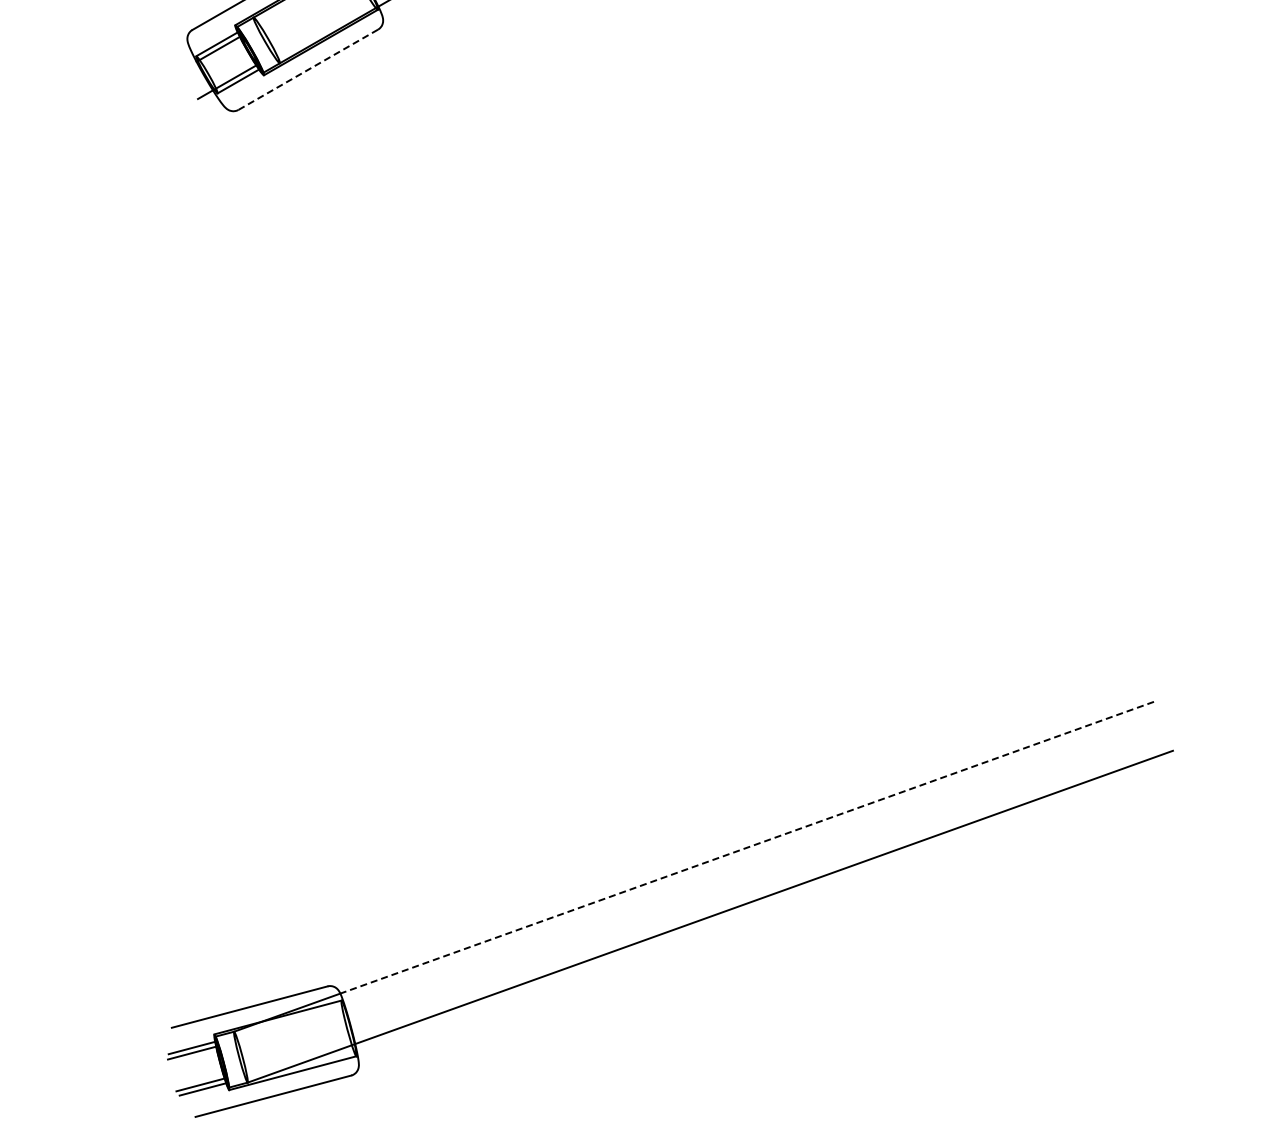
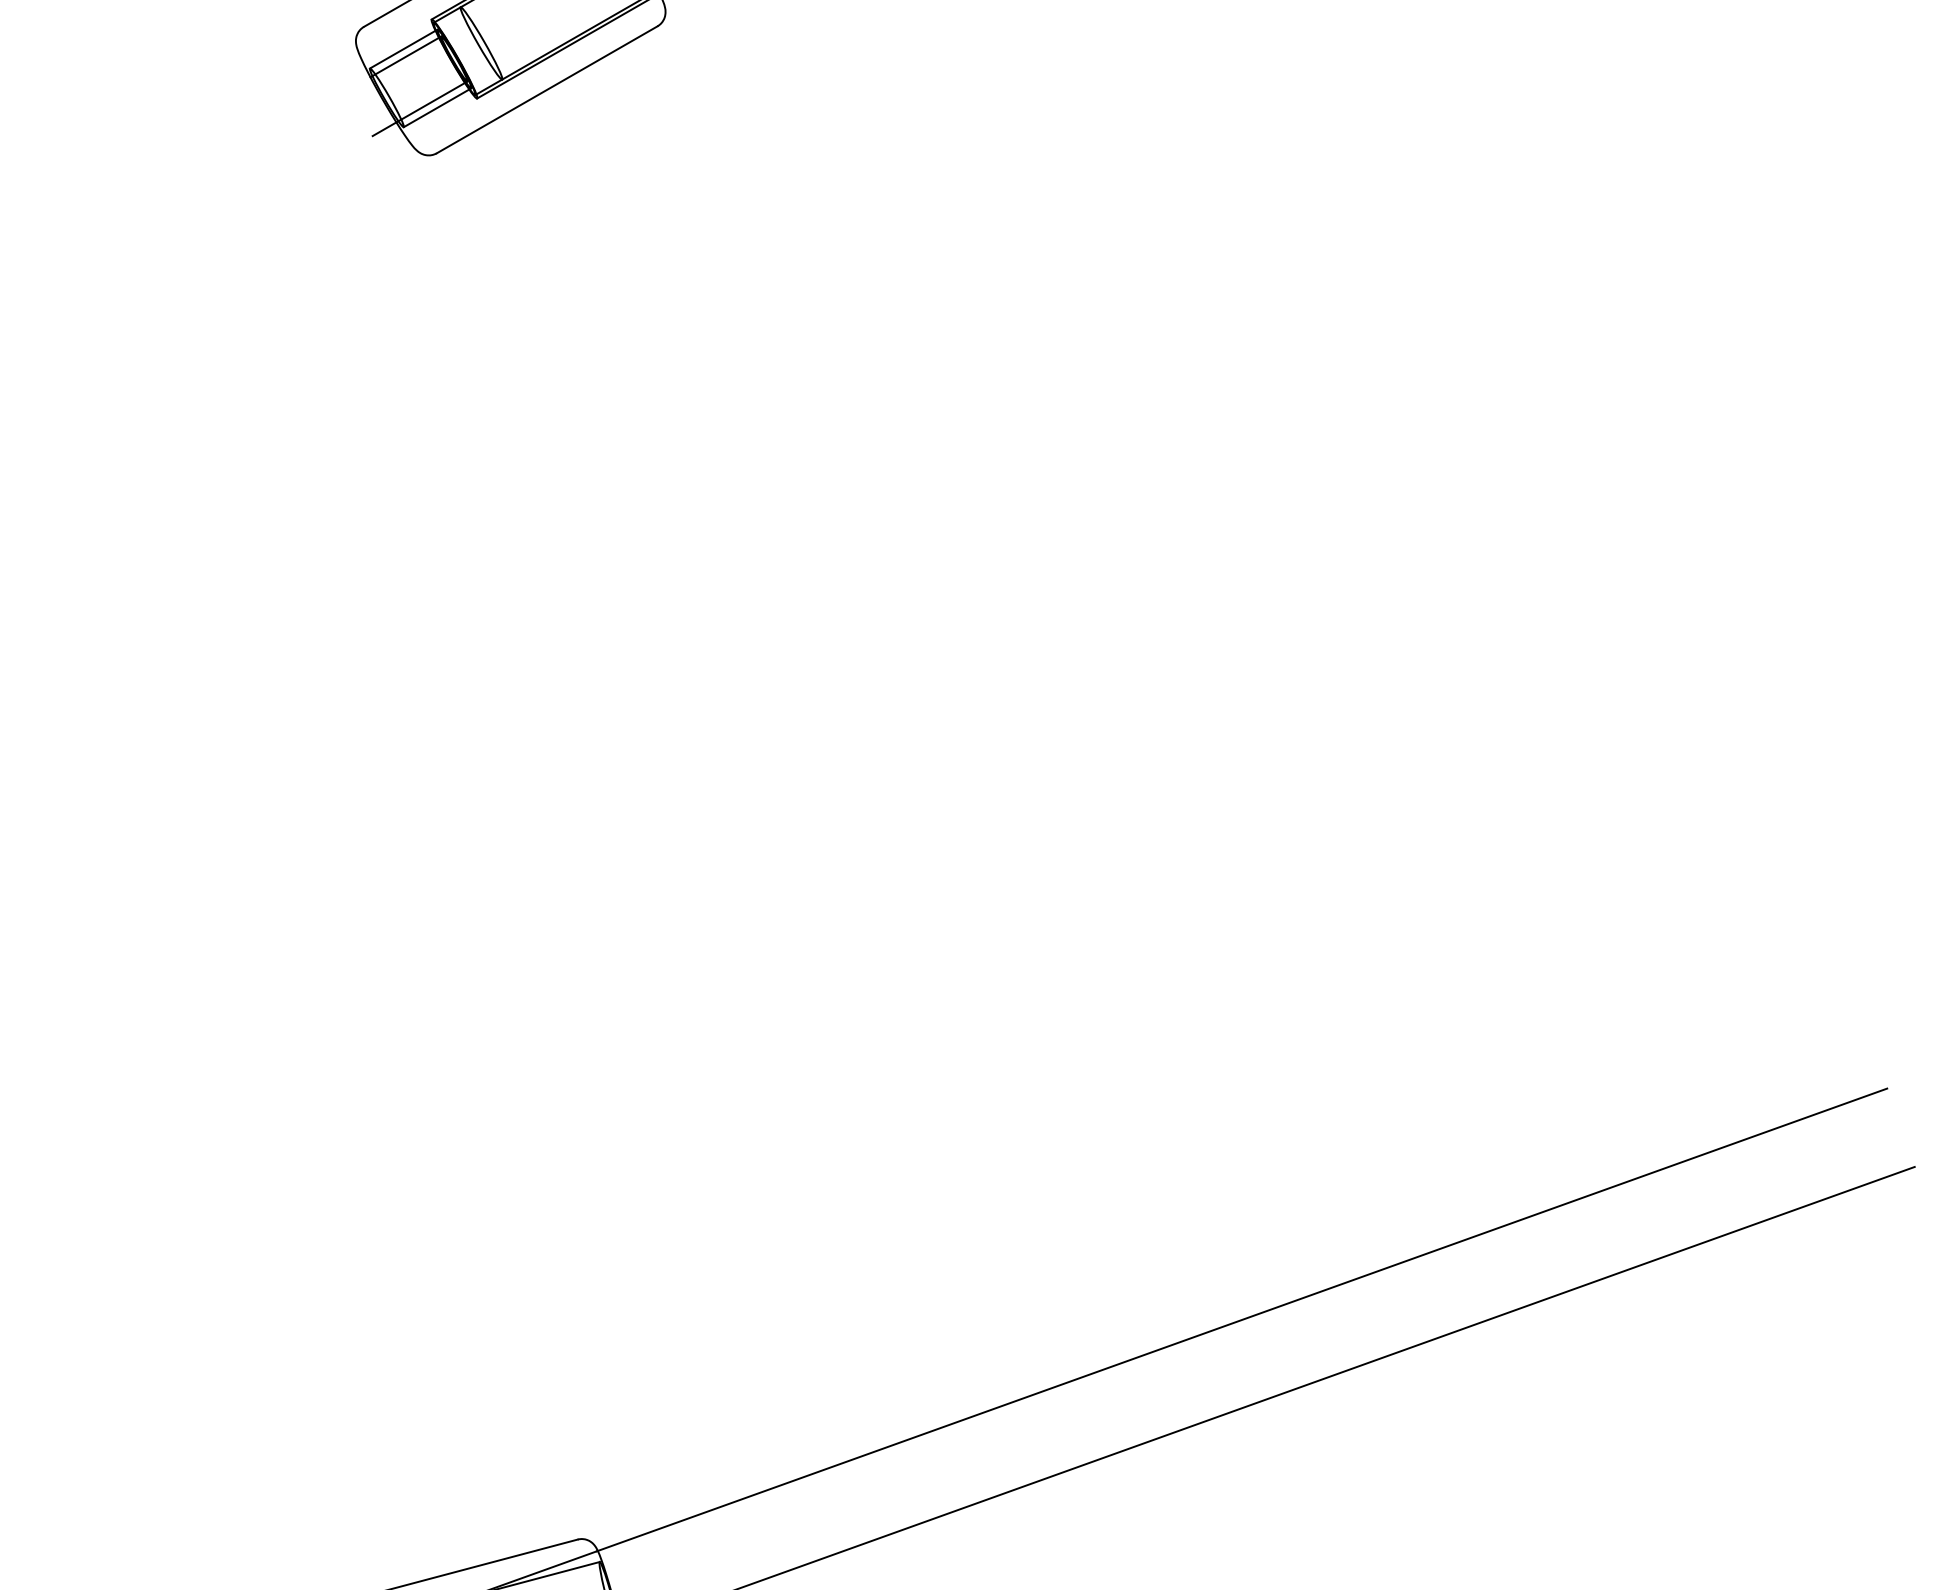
line: (307, 70) -> (545, 90), dashed -> solid
line: (748, 847) -> (1243, 1319), dashed -> solid

